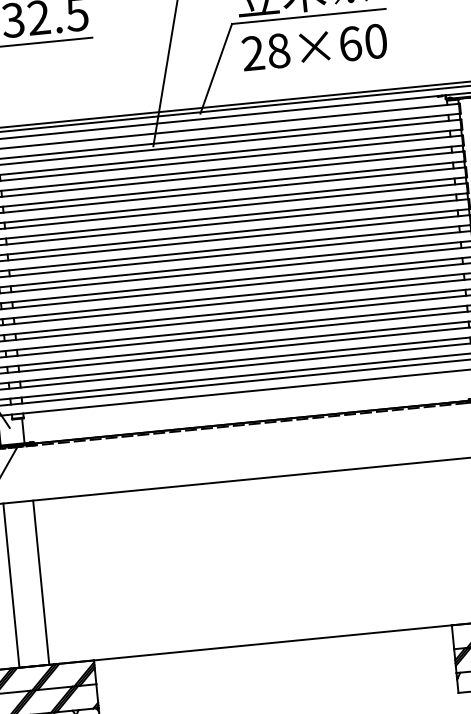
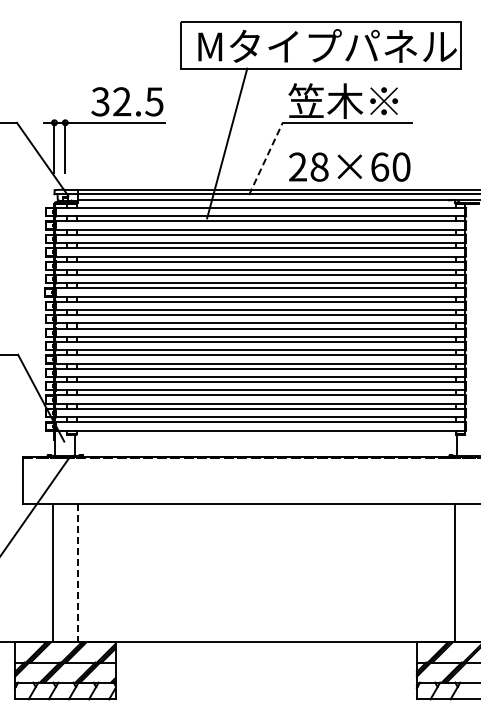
text: (314, 46) -> (349, 166), moved
line: (215, 68) -> (265, 158), solid -> dashed
line: (40, 583) -> (77, 573), solid -> dashed

